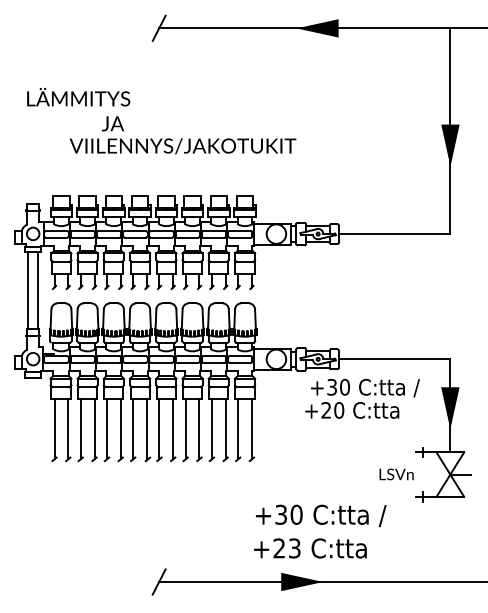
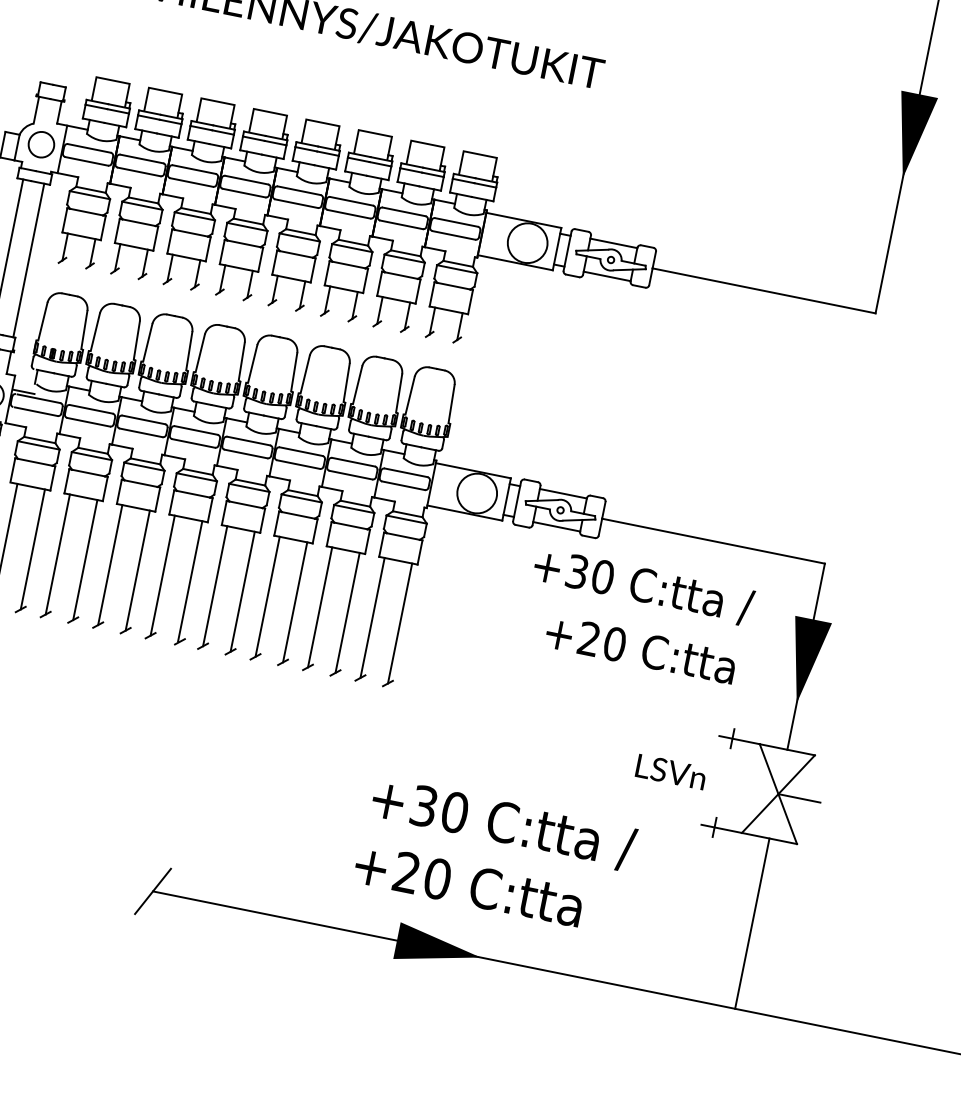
text: (352, 410) -> (641, 649), moved
line: (450, 539) -> (752, 923), added
text: (294, 548) -> (437, 878), +23 -> +20

